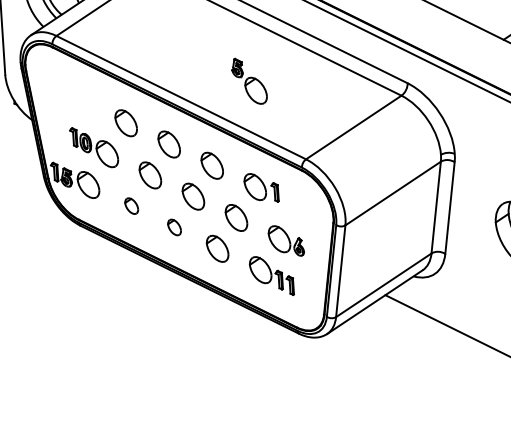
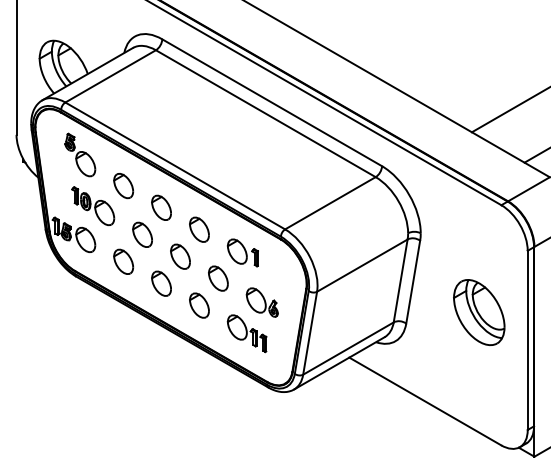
part: (249, 80) -> (80, 154), moved
part: (131, 205) -> (123, 261), size x1.67
part: (174, 227) -> (161, 283), size x1.67

